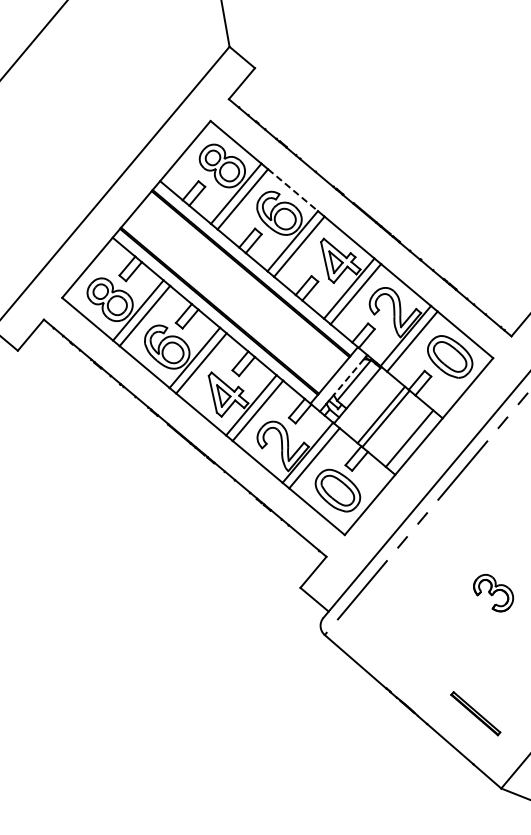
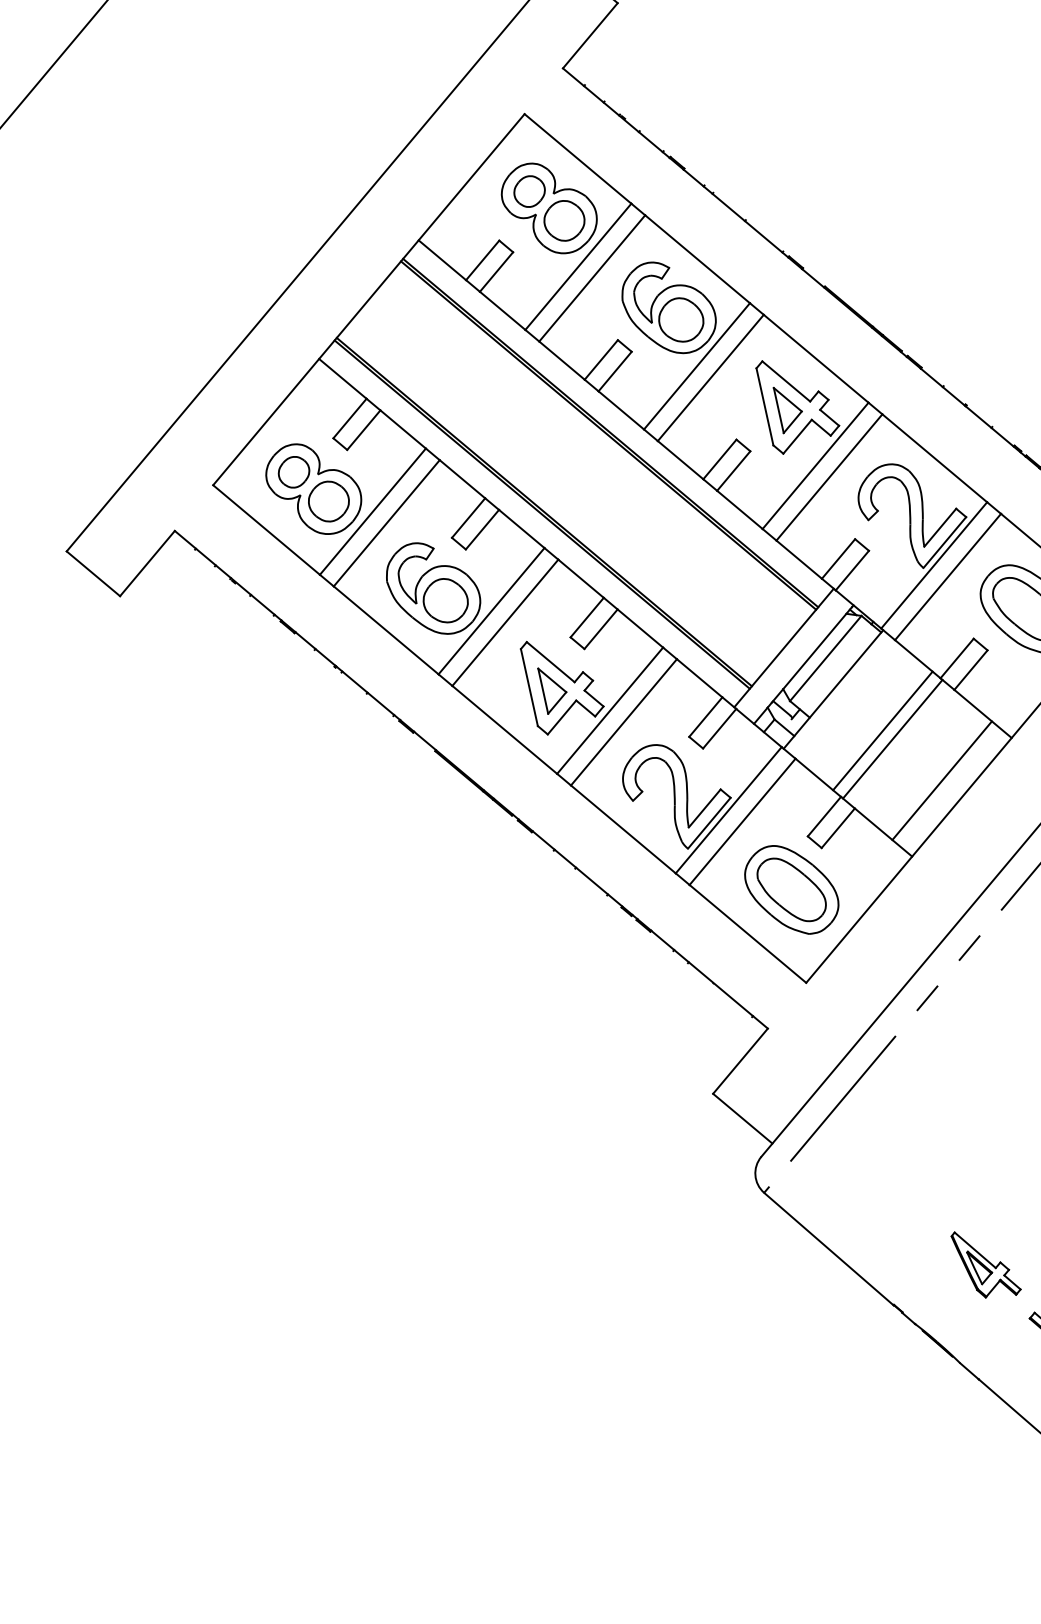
line: (293, 190) -> (698, 259), dashed -> solid
line: (348, 377) -> (813, 652), dashed -> solid
part: (430, 669) -> (986, 1265), added

